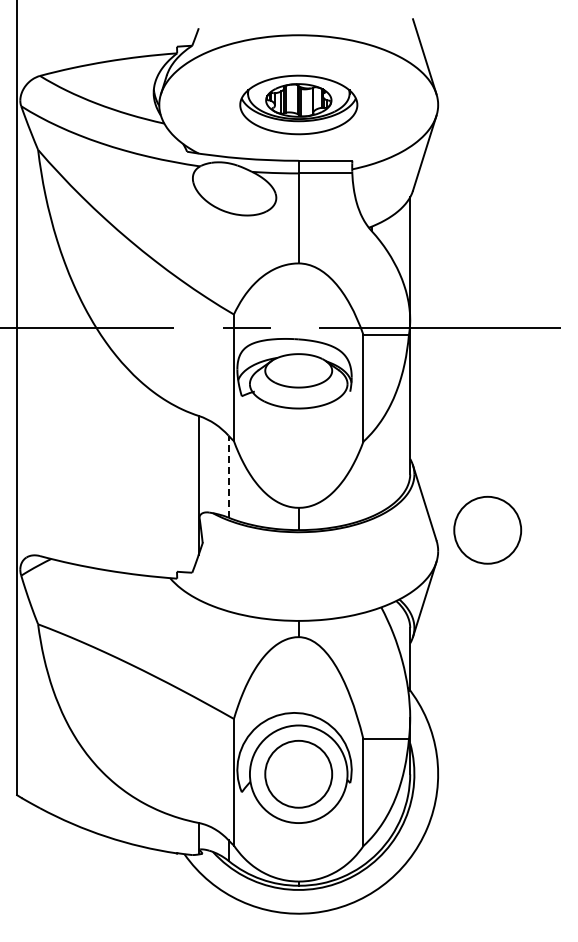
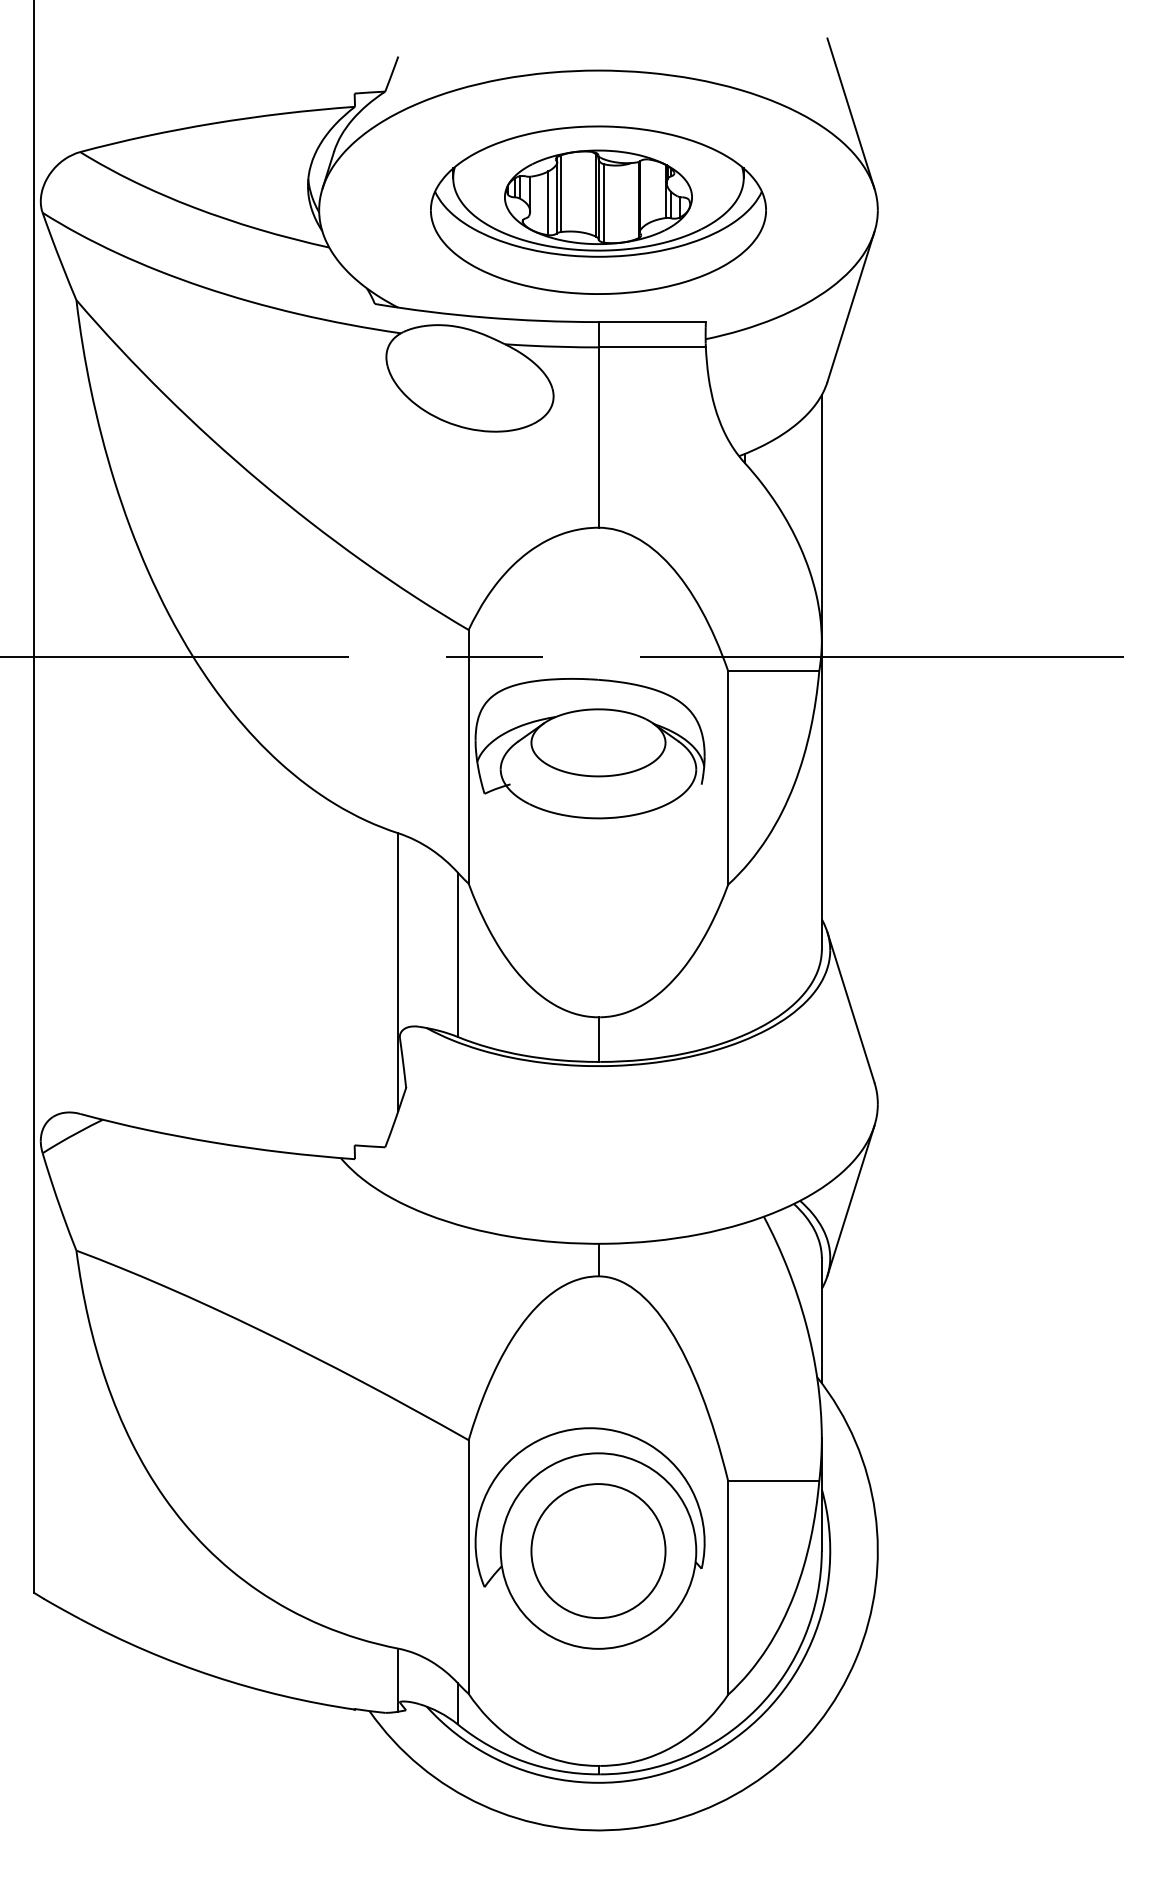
part: (298, 104) -> (598, 209), size x1.43
line: (228, 476) -> (457, 954), dashed -> solid
circle: (487, 530) -> (976, 1062), removed

